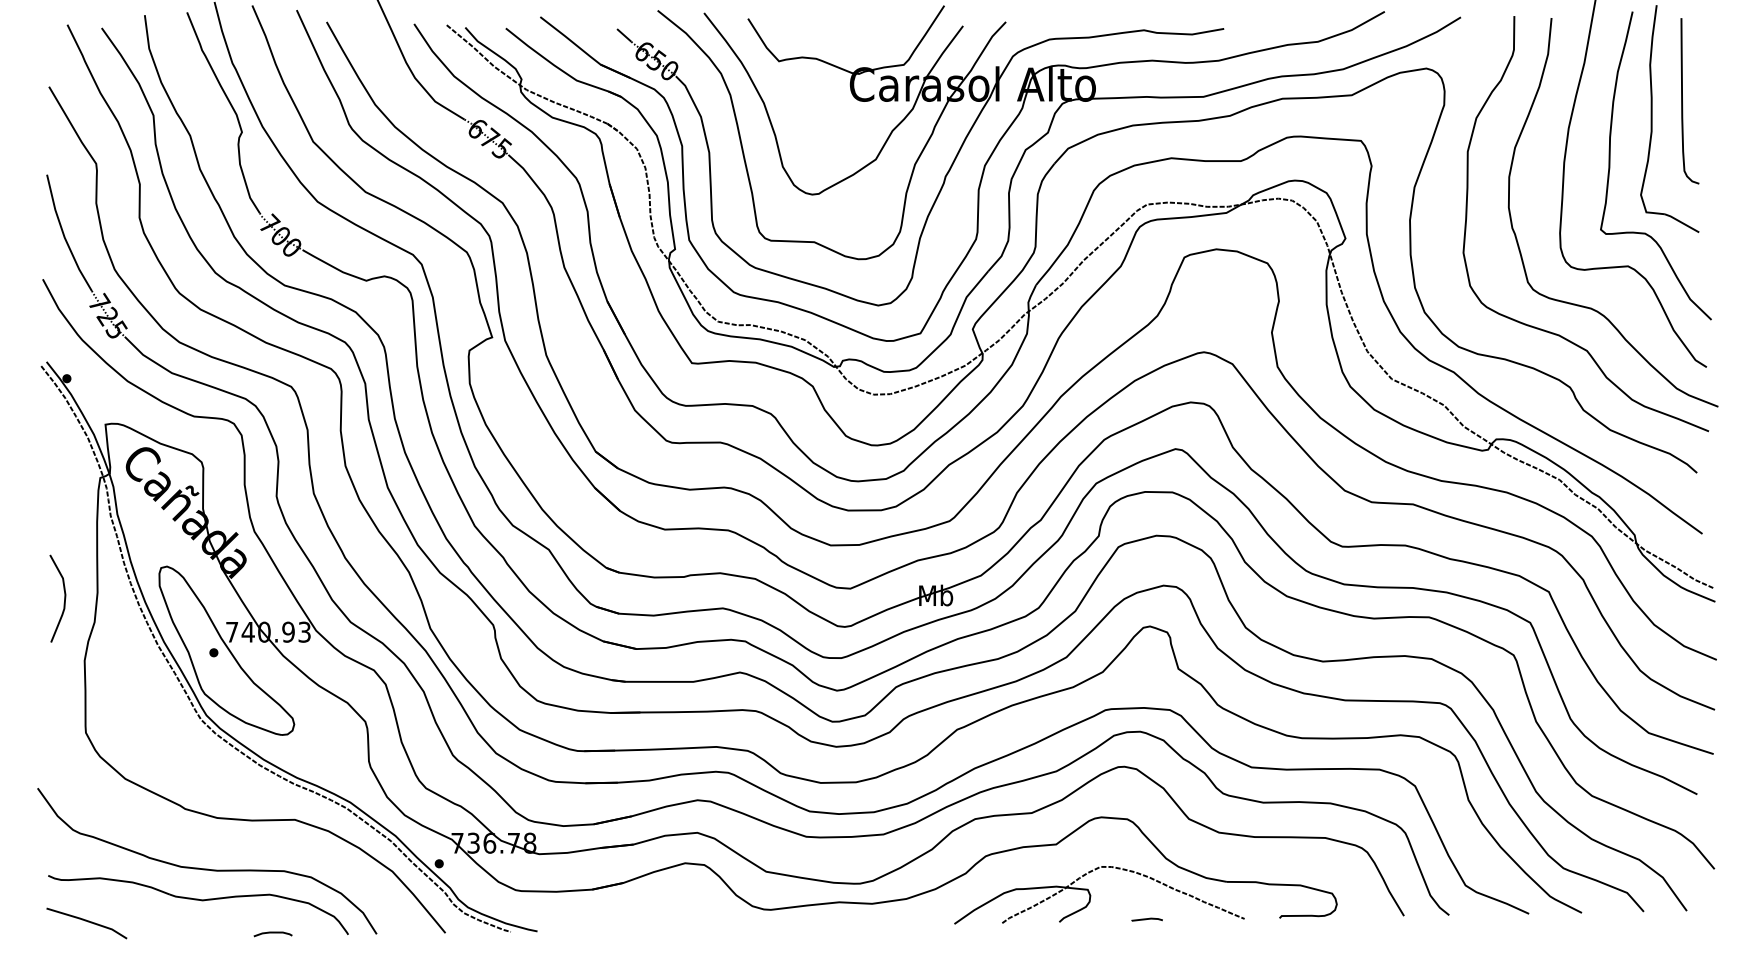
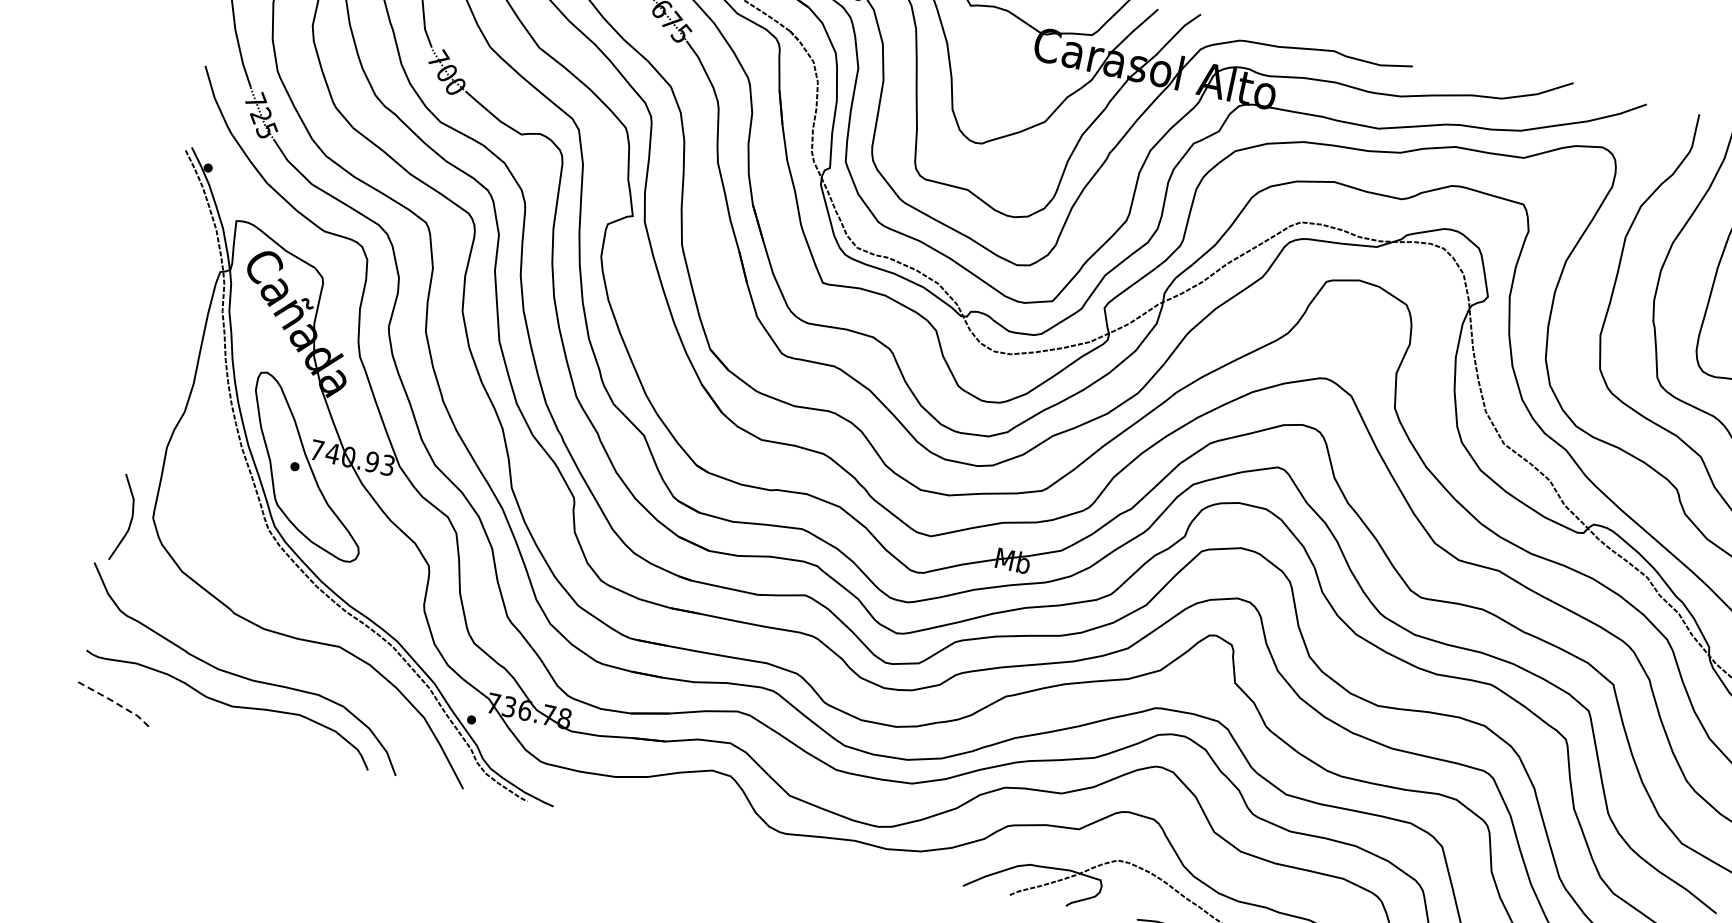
curve: (64, 598) -> (131, 519), moved
line: (88, 921) -> (116, 703), solid -> dashed
curve: (272, 933) -> (293, 753), removed

